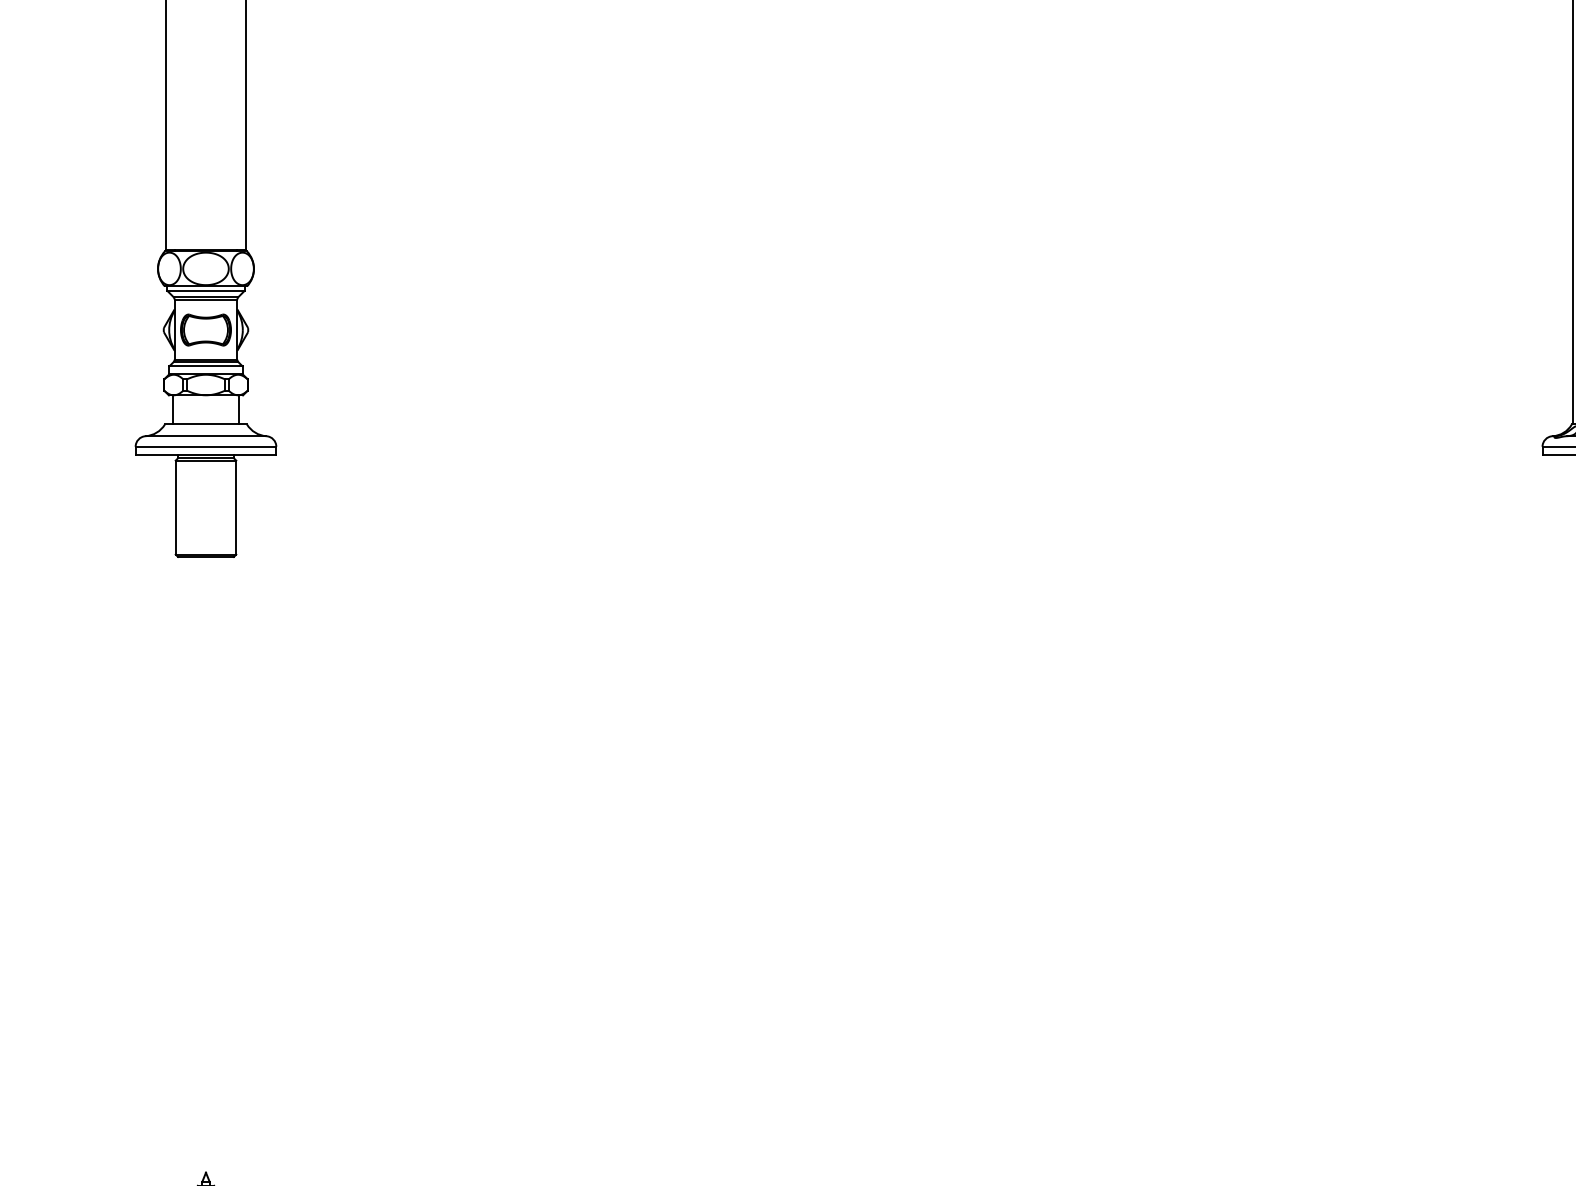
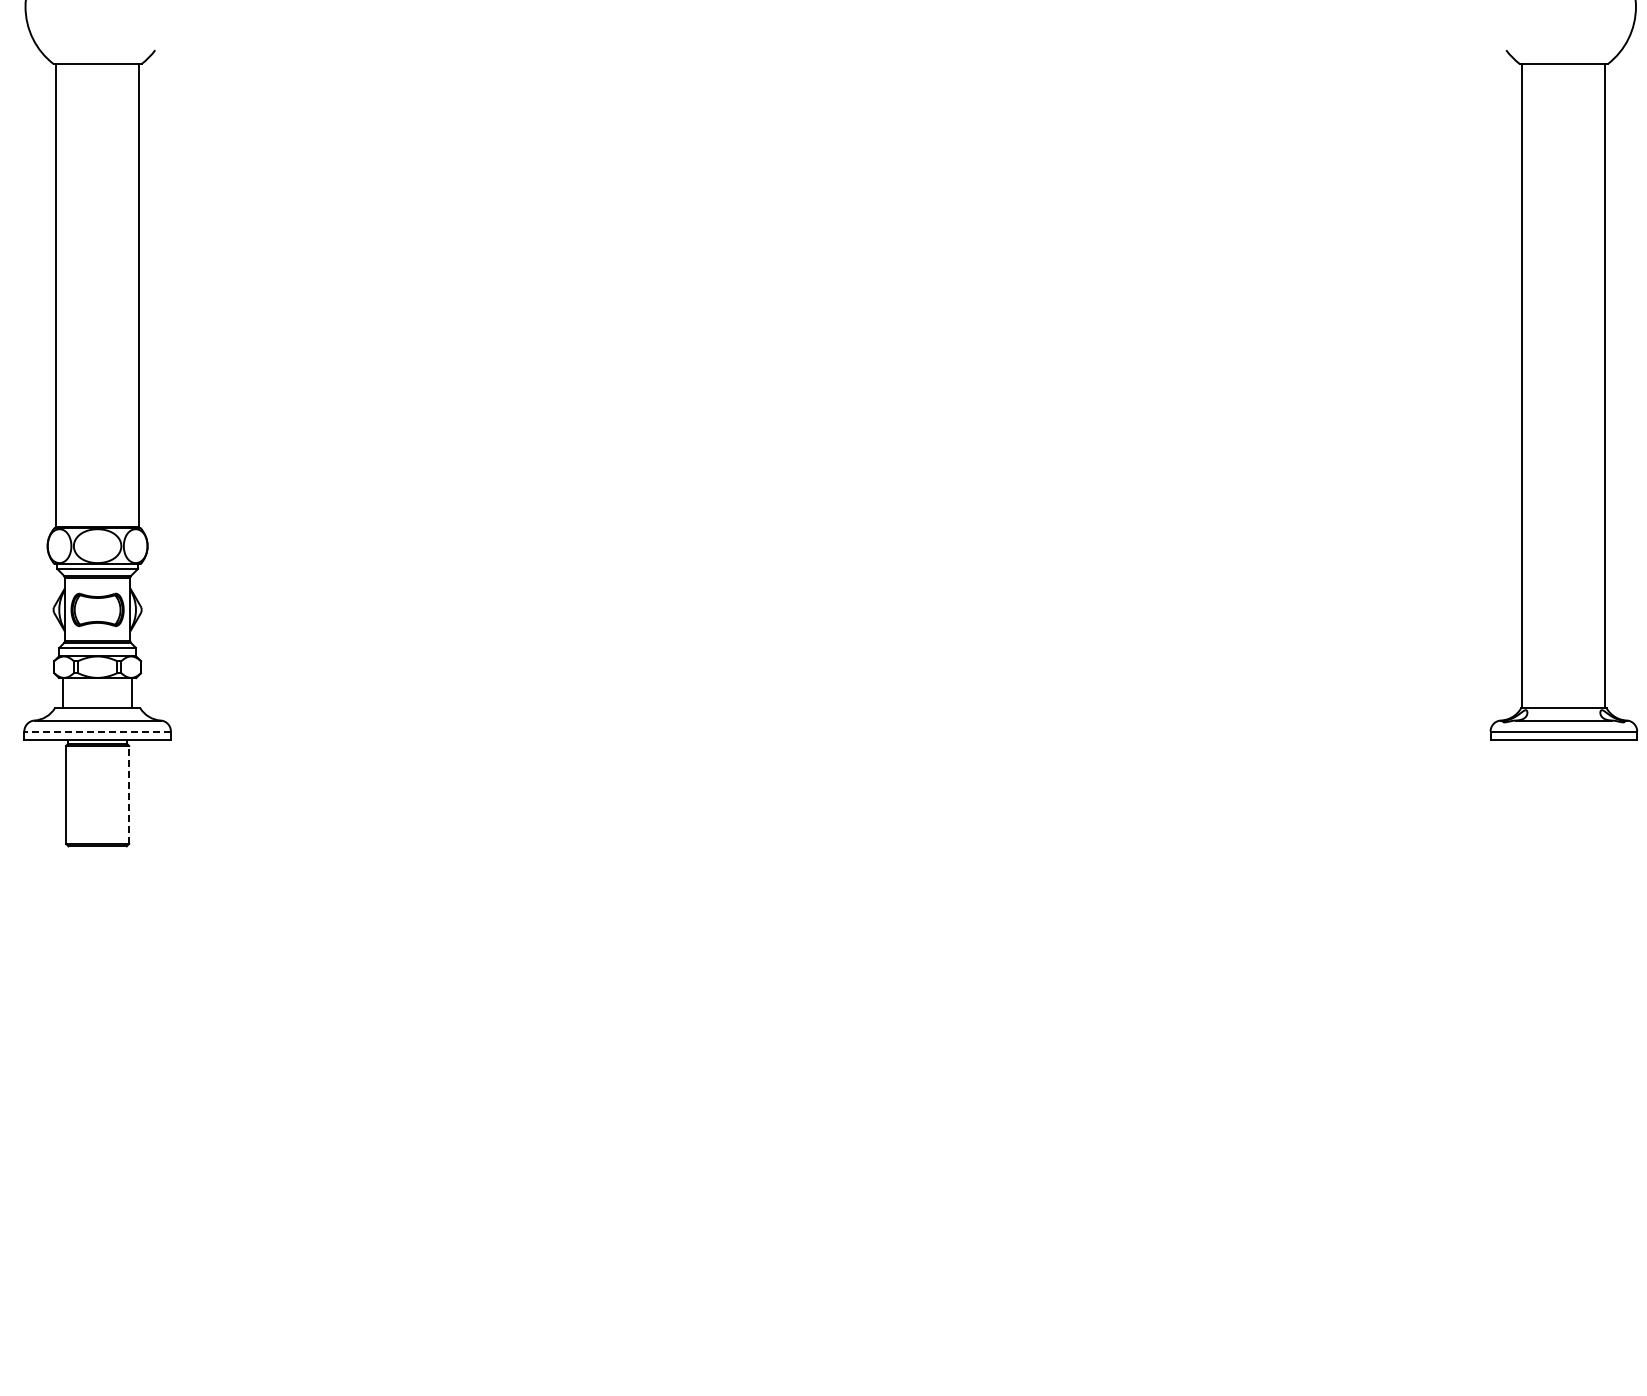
line: (205, 446) -> (97, 731), solid -> dashed
line: (236, 507) -> (129, 794), solid -> dashed

